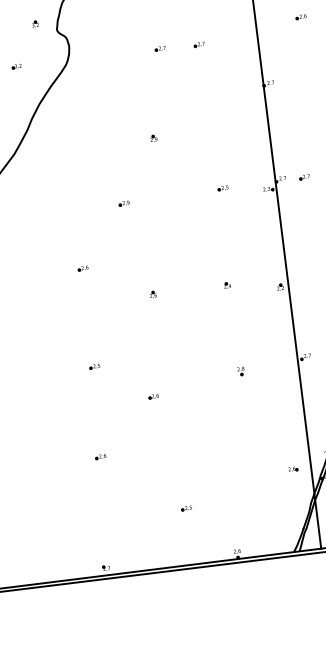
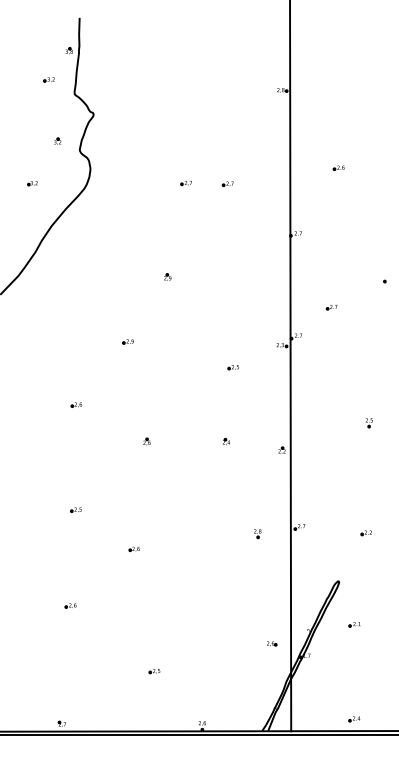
part: (304, 177) -> (331, 307), moved
part: (222, 188) -> (232, 367), moved
part: (241, 371) -> (257, 534), moved

